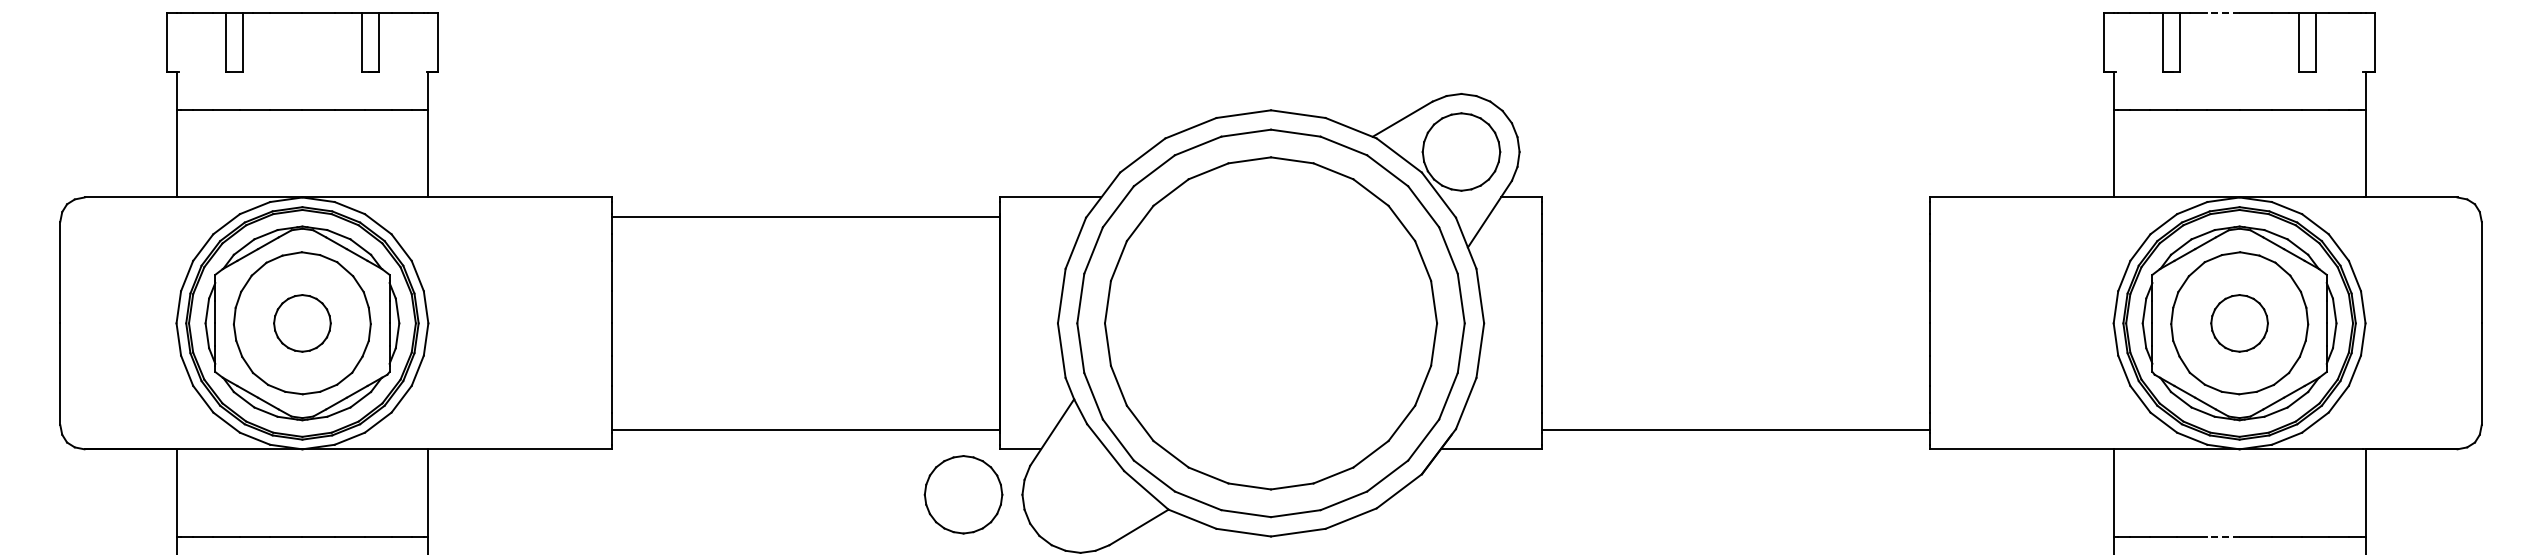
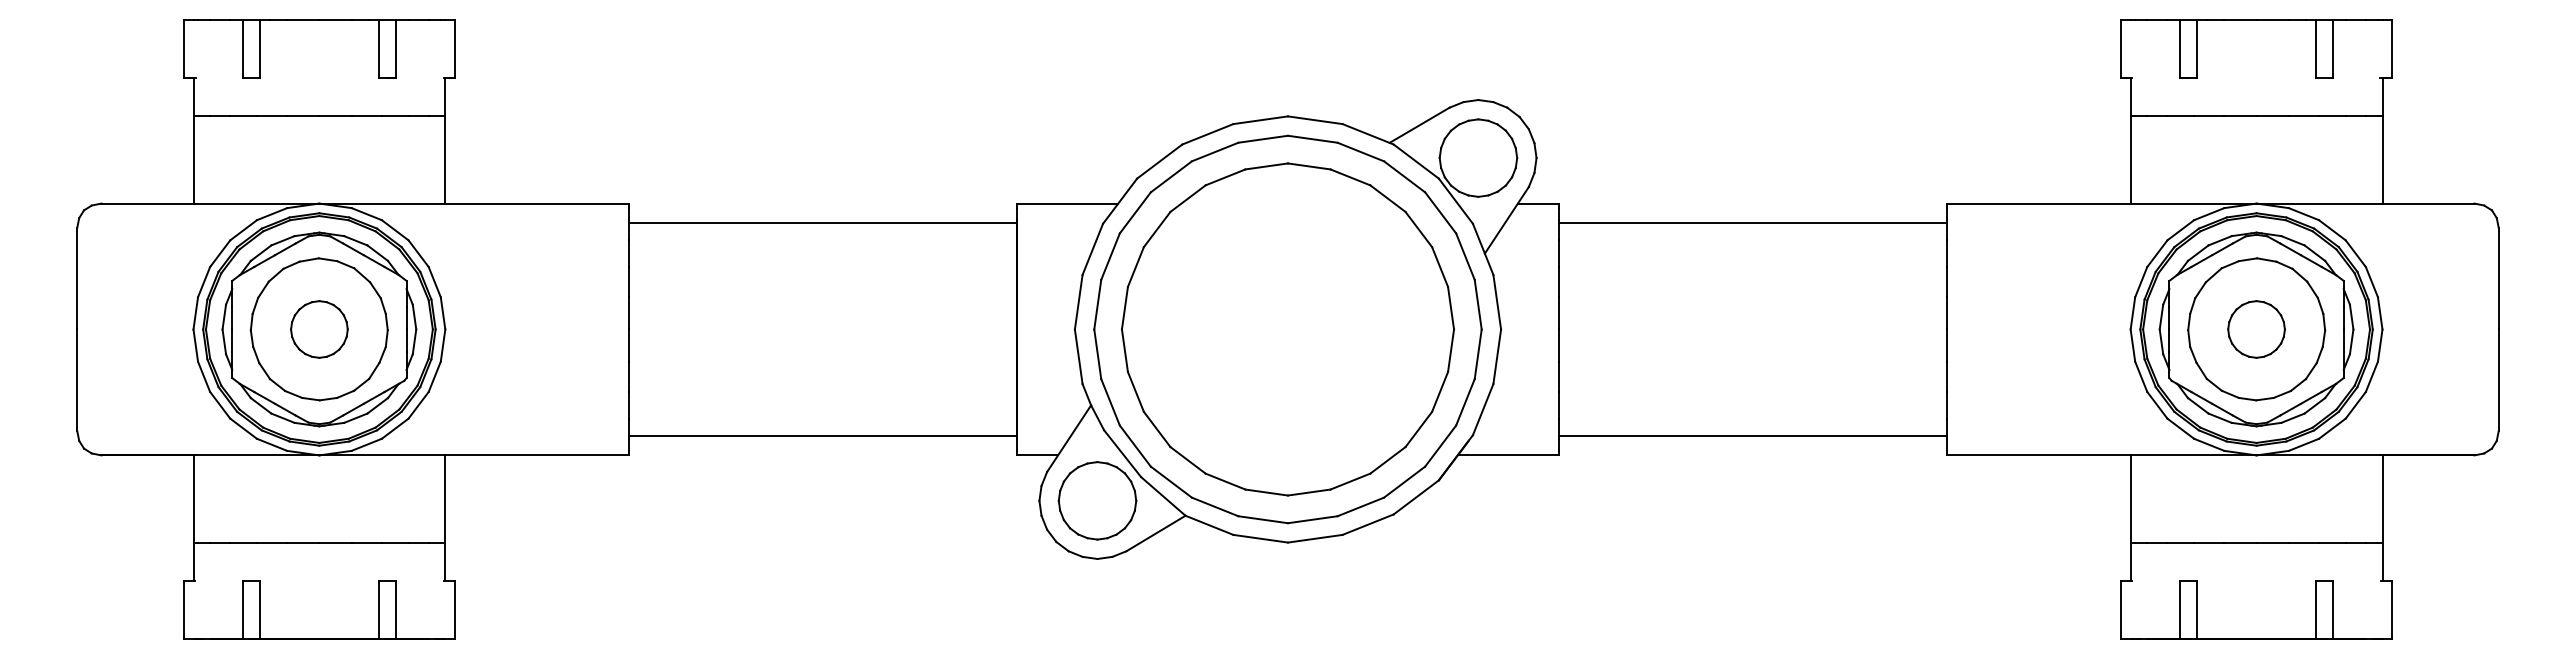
line: (2222, 13) -> (2239, 19), dashed -> solid
line: (1735, 216) -> (1752, 222), added
part: (963, 494) -> (1097, 500), moved
line: (2222, 536) -> (2239, 542), dashed -> solid

